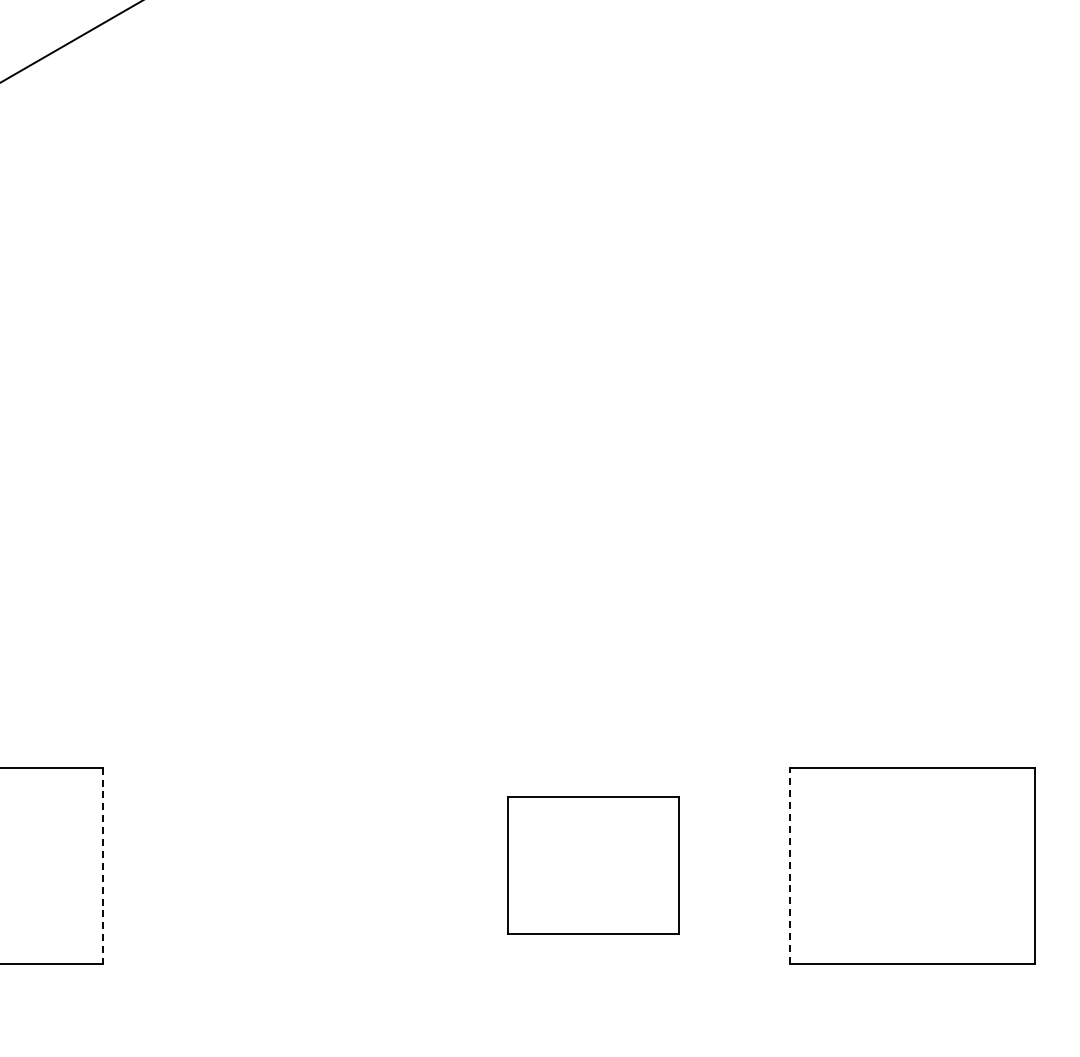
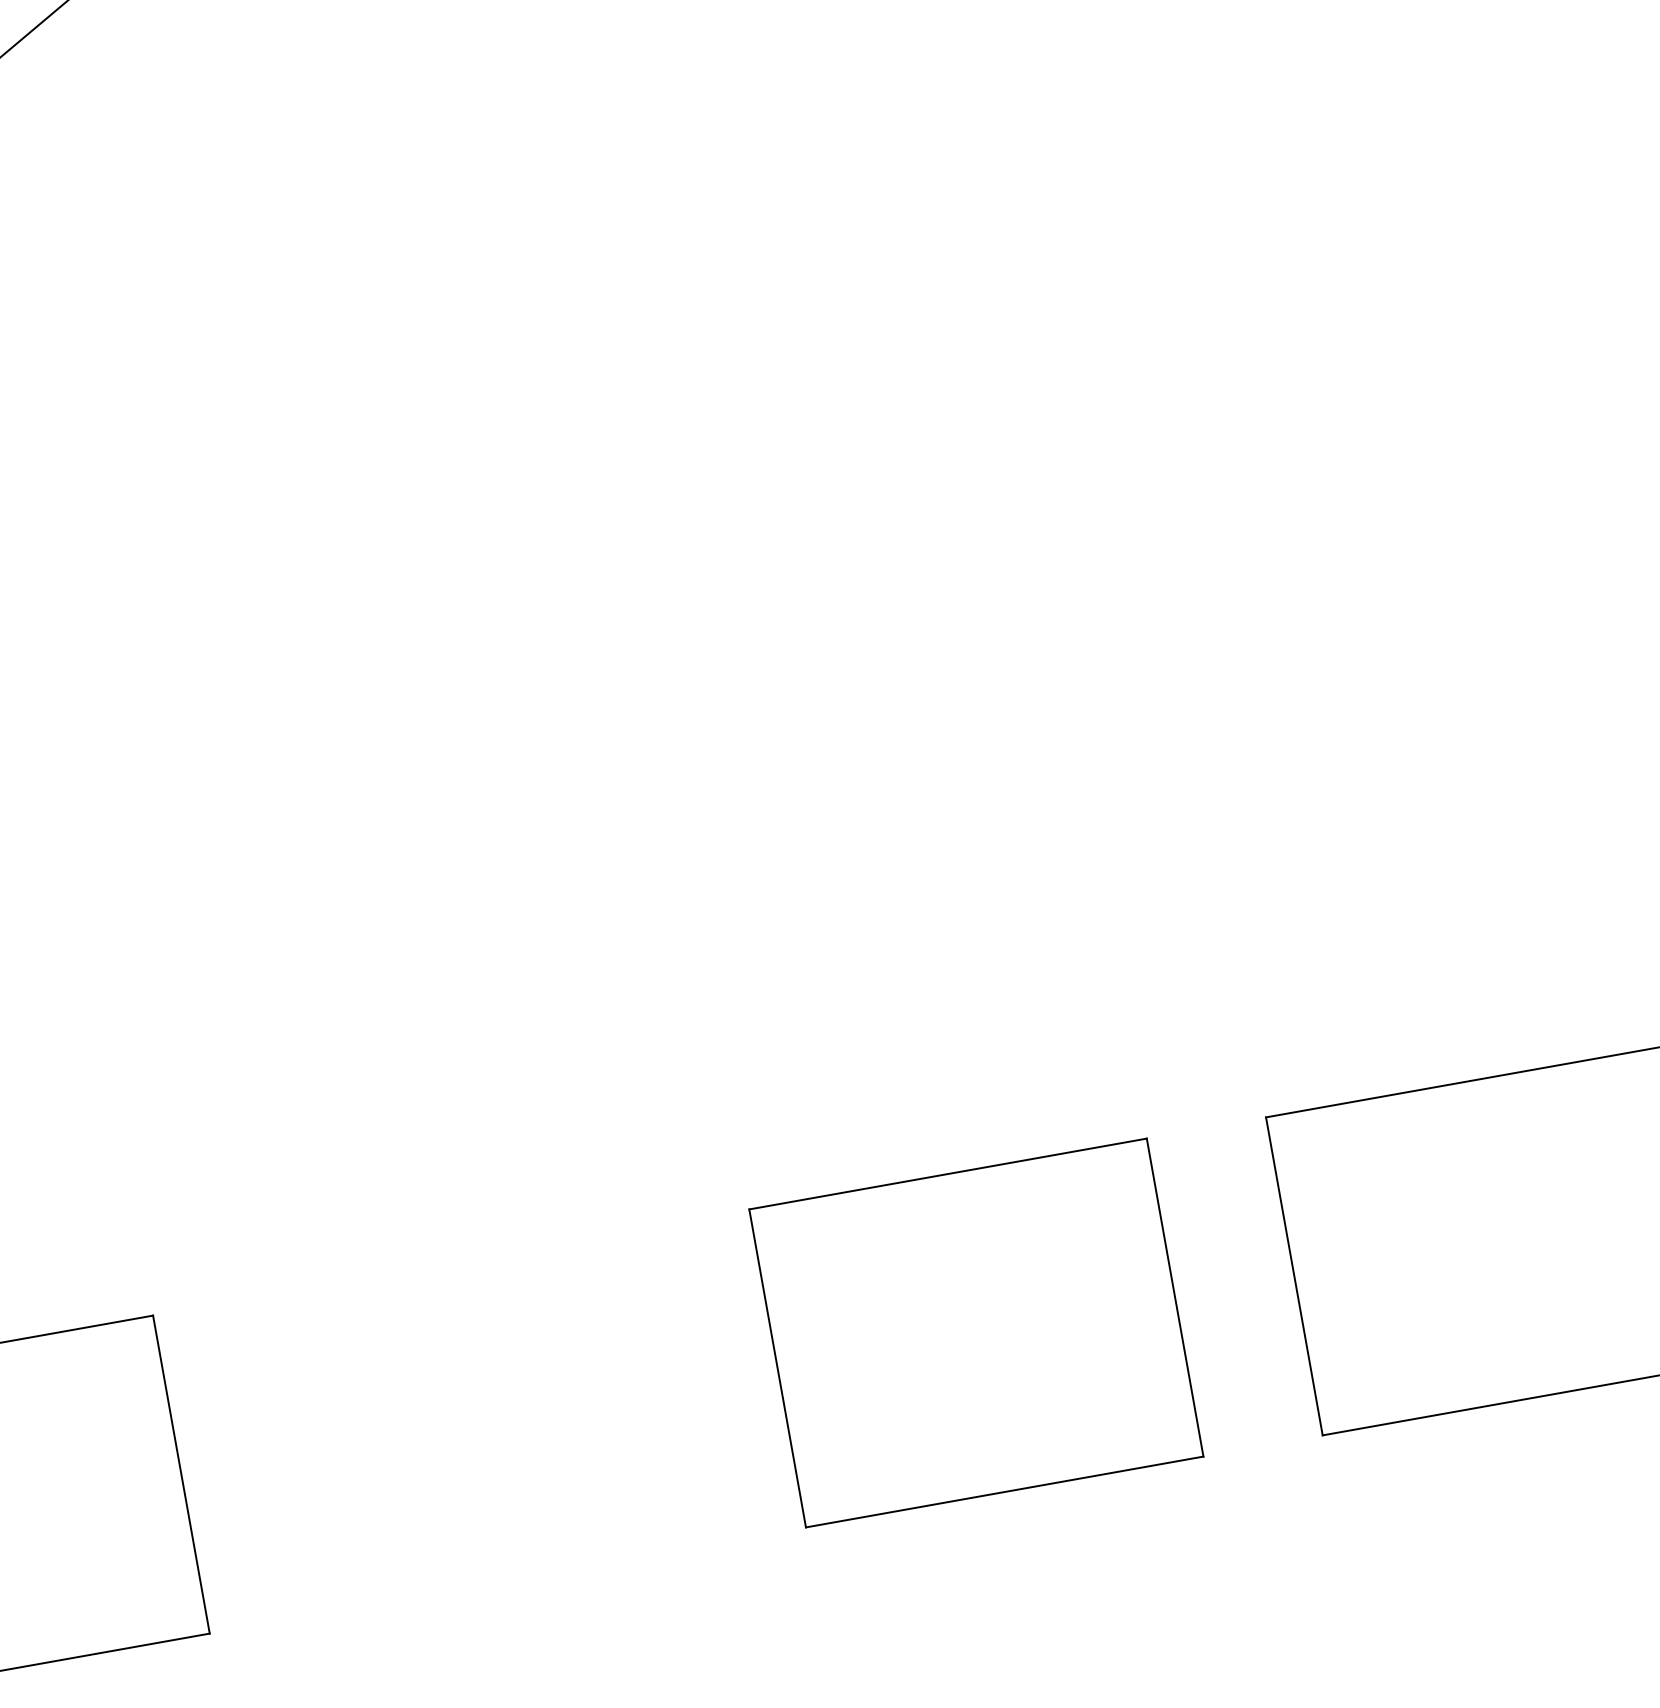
part: (593, 865) -> (976, 1332), size x1.43
line: (789, 865) -> (1293, 1276), dashed -> solid
line: (103, 866) -> (182, 1475), dashed -> solid

